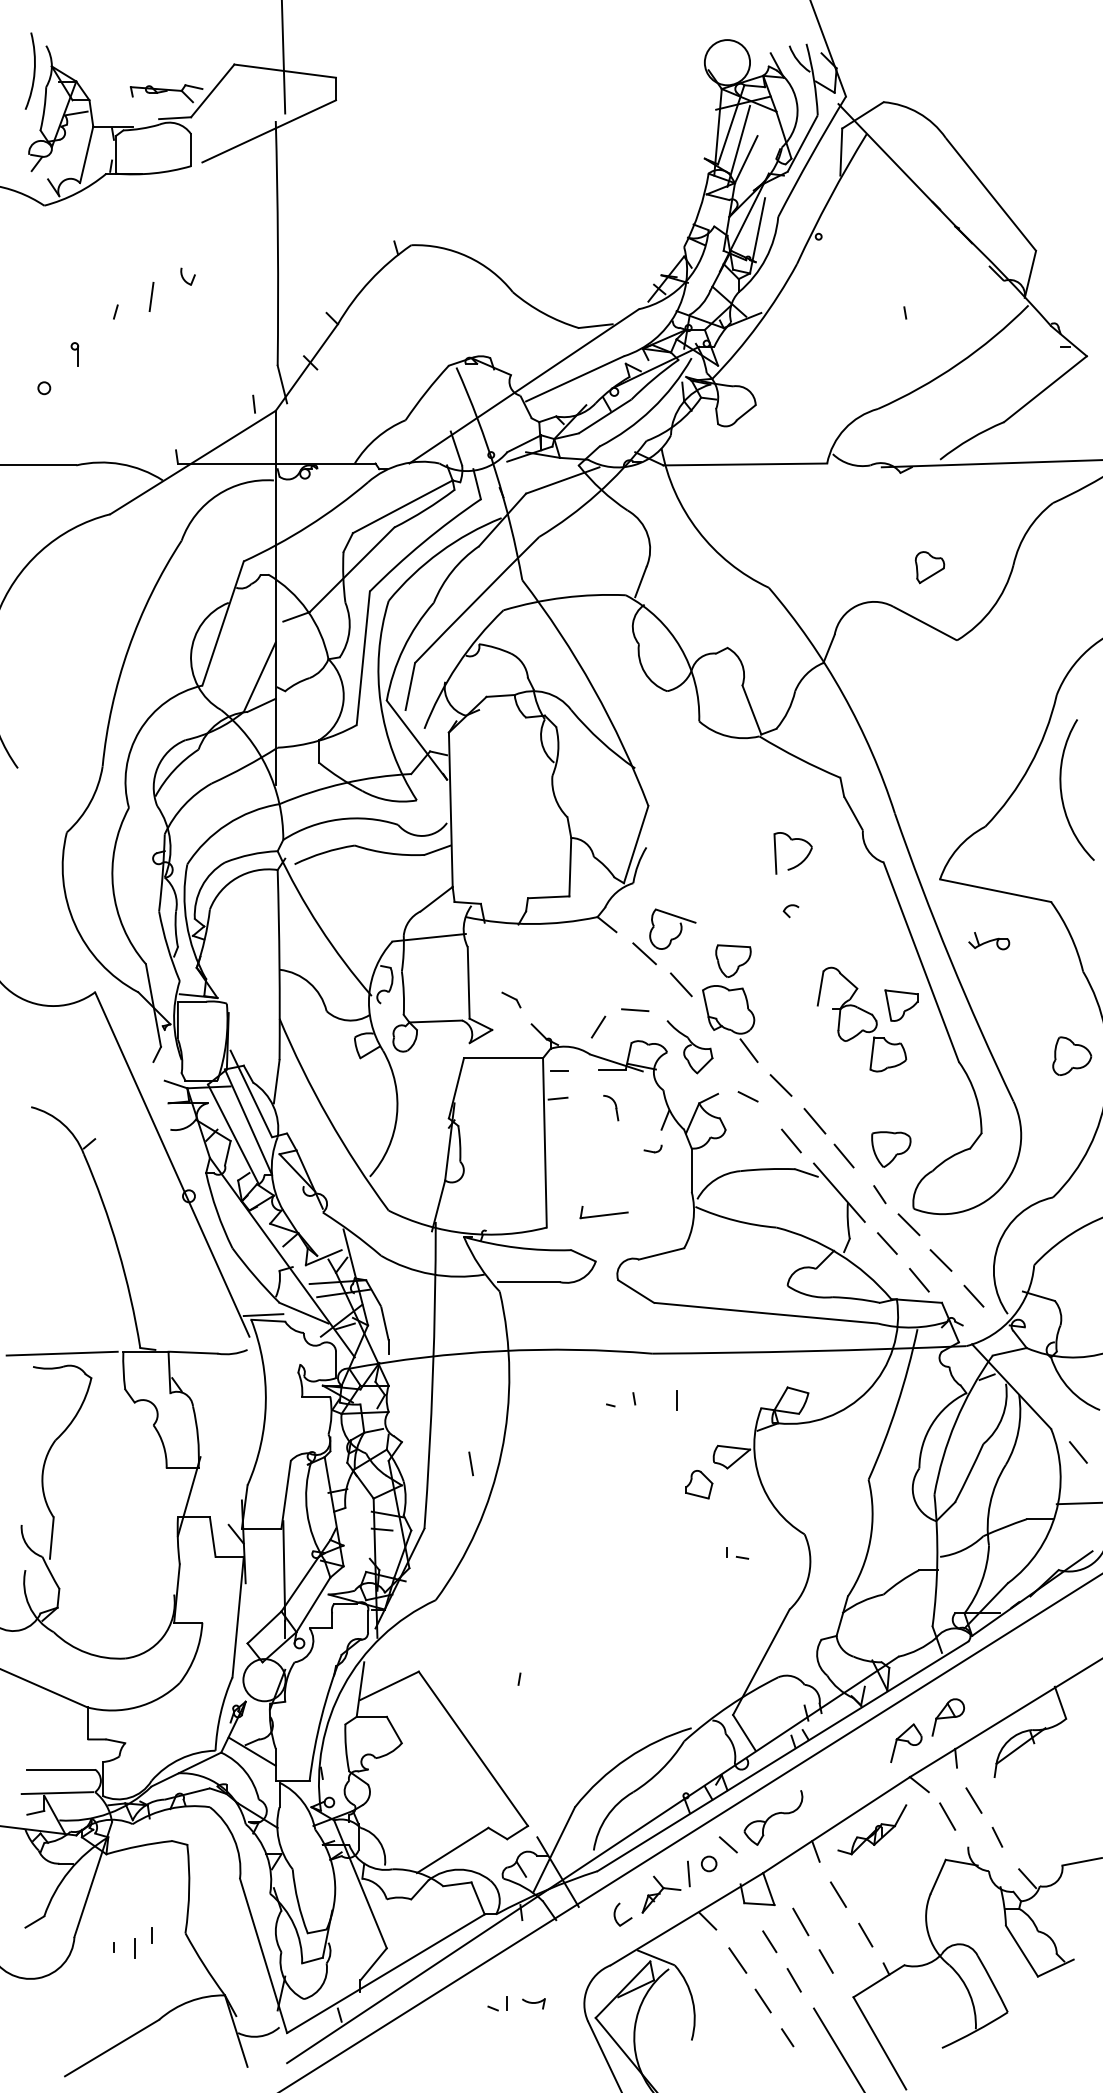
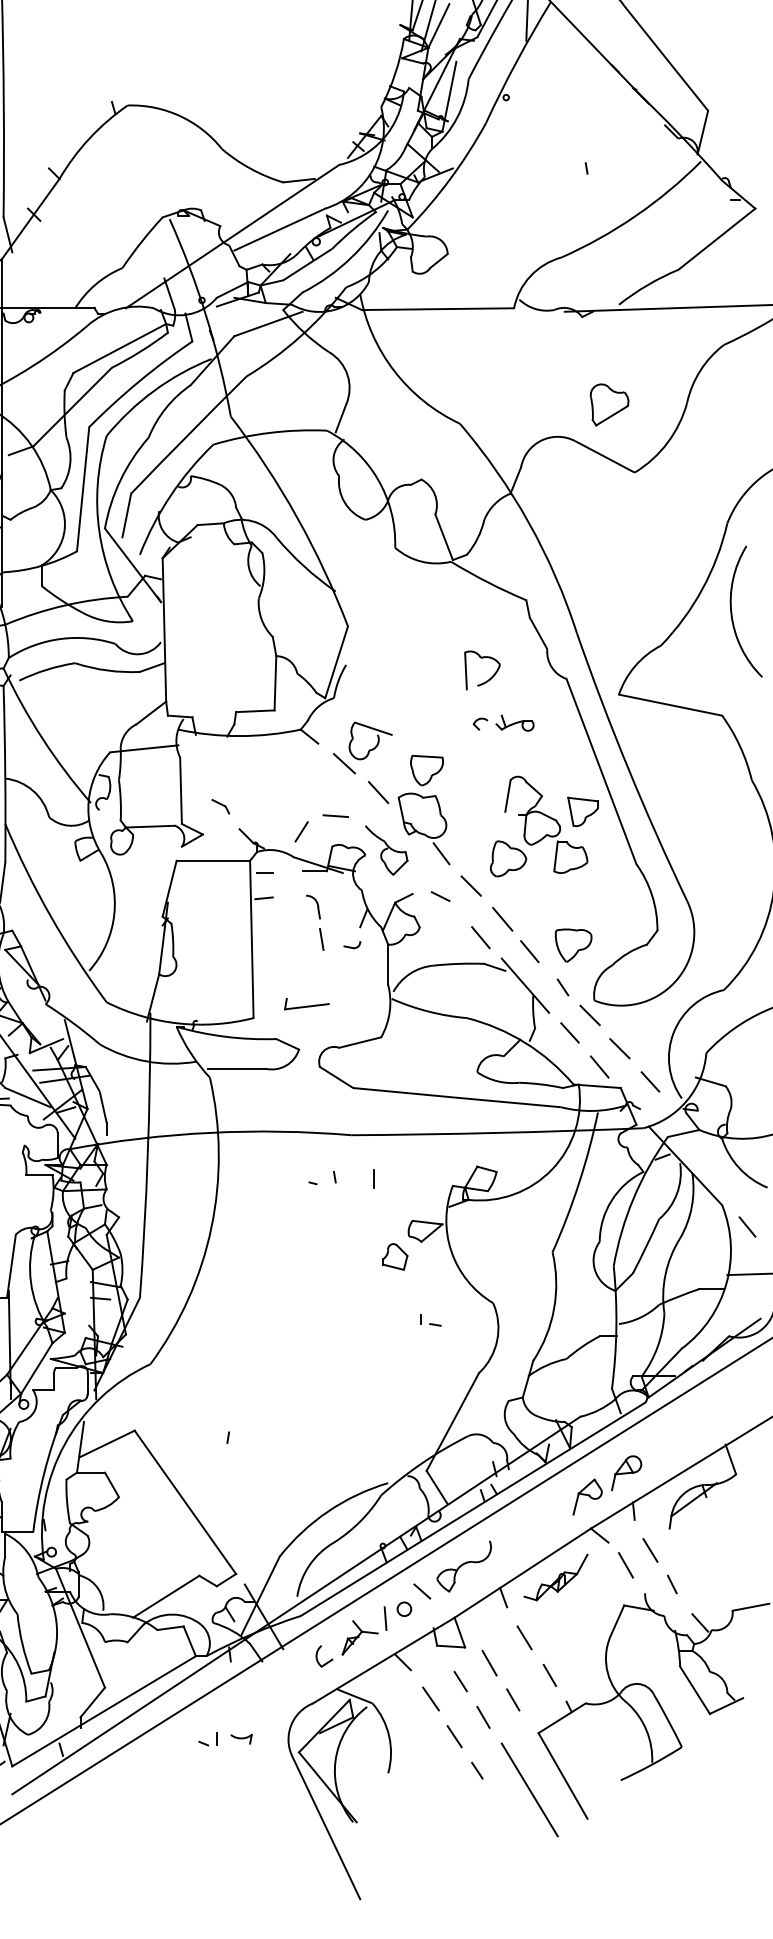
part: (929, 567) -> (609, 404), size x1.43
part: (989, 941) -> (515, 723), moved
part: (1072, 1055) -> (508, 858), moved
line: (470, 1463) -> (321, 939), moved

